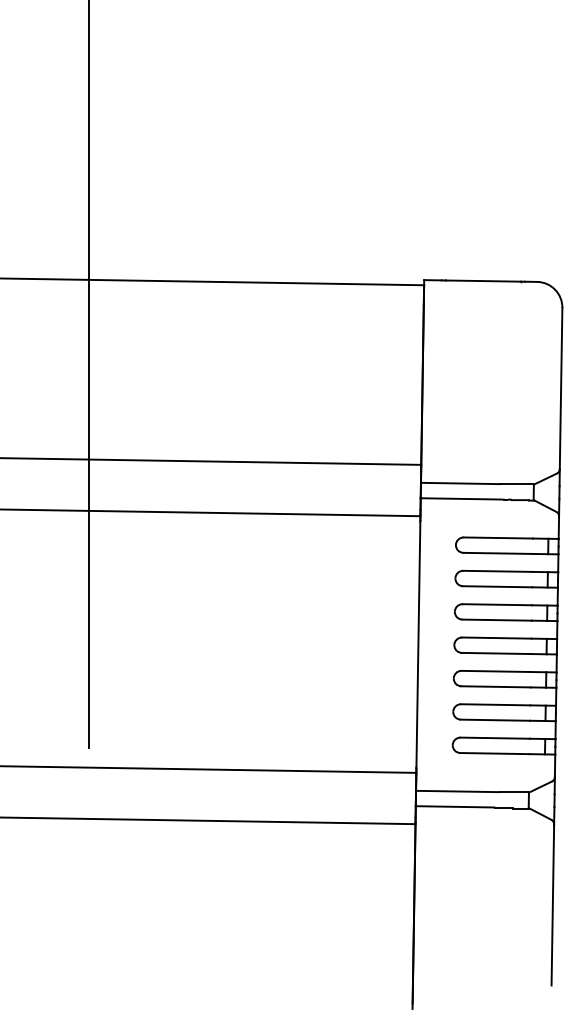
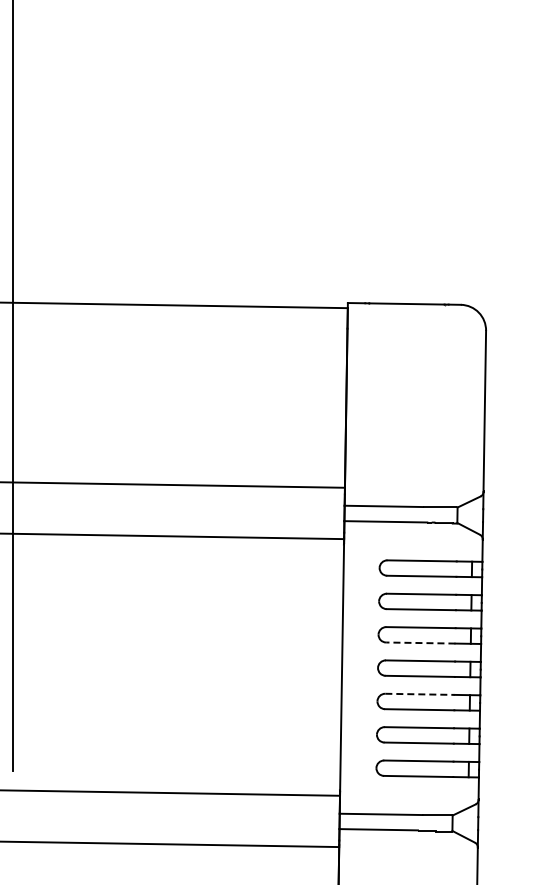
line: (497, 620) -> (421, 643), solid -> dashed
line: (496, 671) -> (420, 694), solid -> dashed

